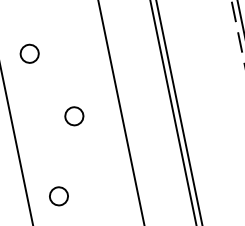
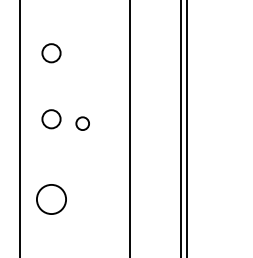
circle: (73, 116) -> (82, 123), size x0.7
circle: (42, 118) -> (51, 119), added
circle: (58, 196) -> (51, 199), size x1.6

